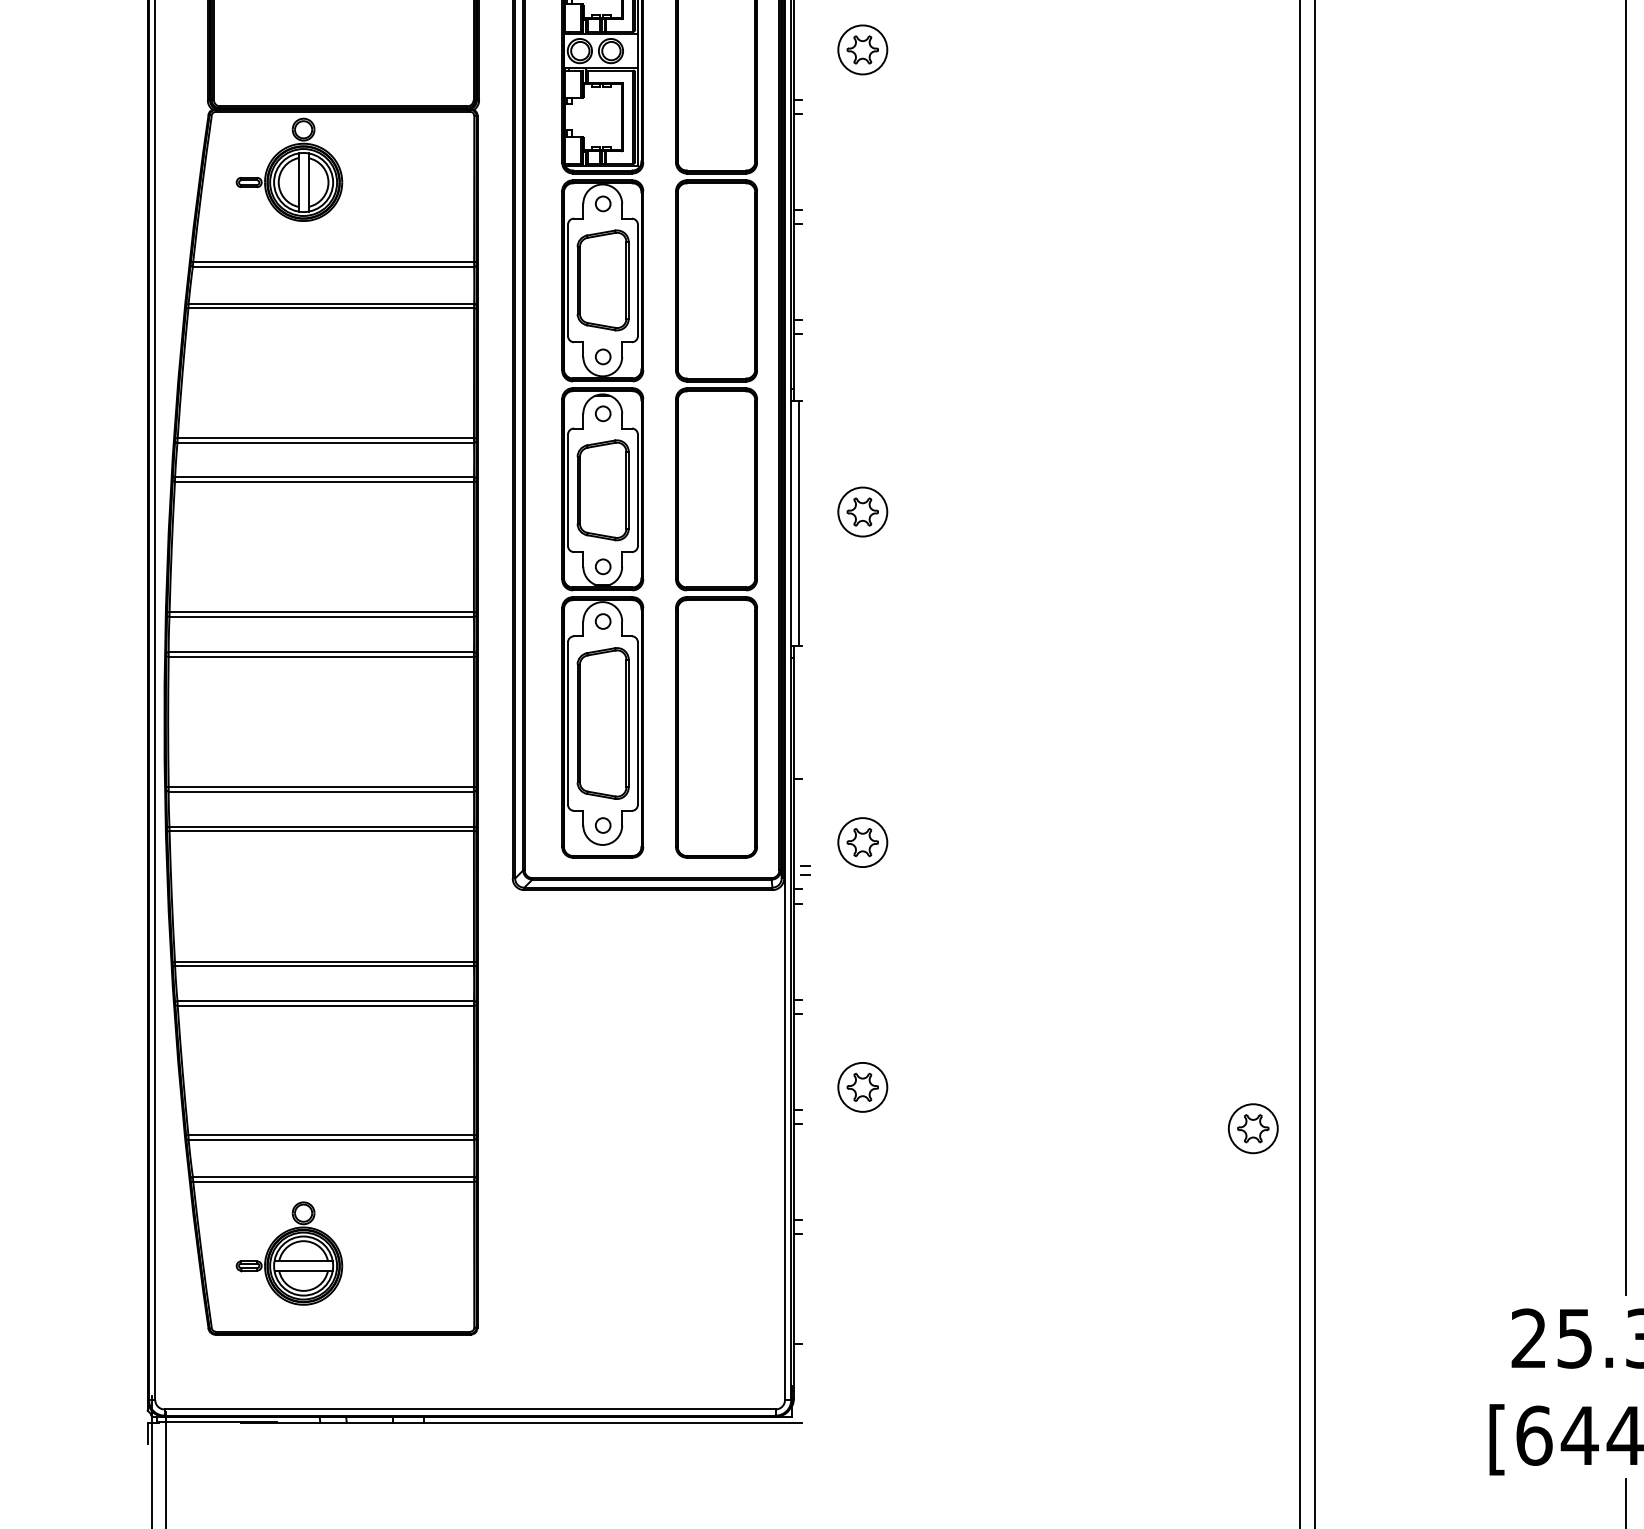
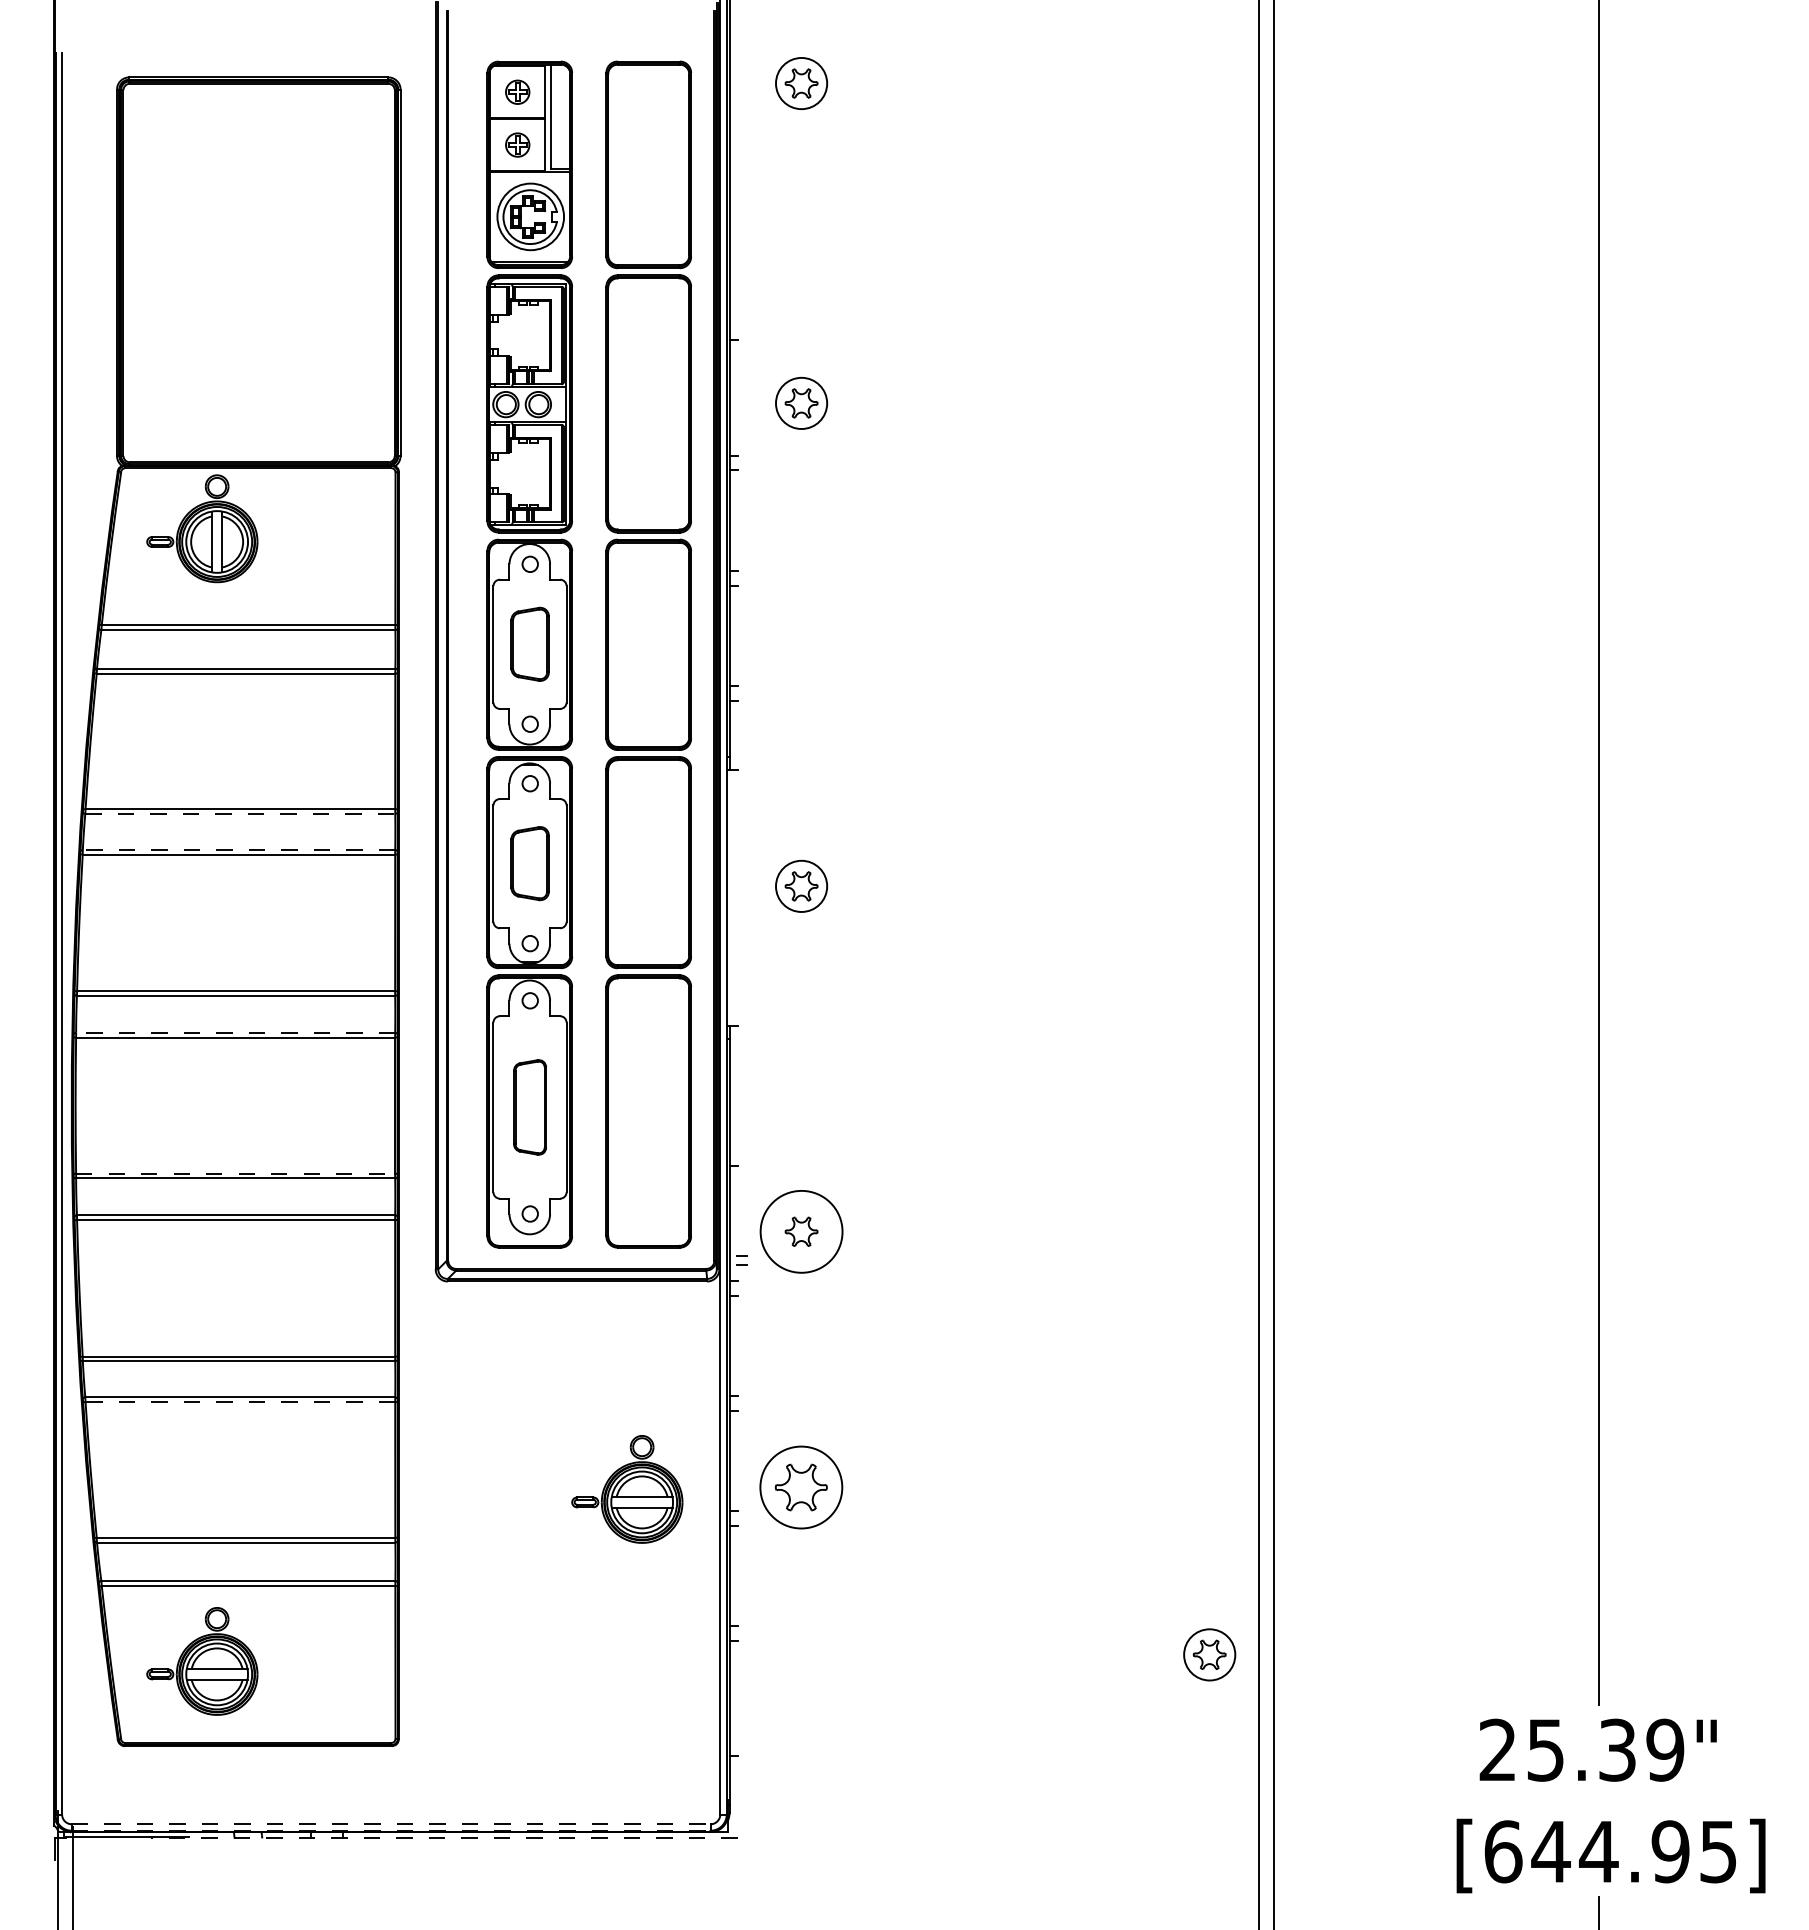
part: (602, 280) -> (529, 644), size x0.7
line: (325, 442) -> (240, 813), solid -> dashed
line: (324, 477) -> (238, 850), solid -> dashed
part: (602, 490) -> (529, 863), size x0.7
line: (798, 522) -> (734, 897), removed
line: (321, 651) -> (235, 1032), solid -> dashed
part: (602, 723) -> (529, 1107), size x0.6
line: (321, 786) -> (235, 1173), solid -> dashed
circle: (862, 842) -> (801, 1231), size x1.6
line: (325, 1005) -> (240, 1402), solid -> dashed
part: (862, 1087) -> (801, 1487), size x1.6
part: (696, 1089) -> (627, 1489), added
part: (1253, 1128) -> (1209, 1654), moved
line: (470, 1409) -> (391, 1824), solid -> dashed
line: (470, 1415) -> (391, 1830), solid -> dashed
line: (520, 1423) -> (443, 1838), solid -> dashed

